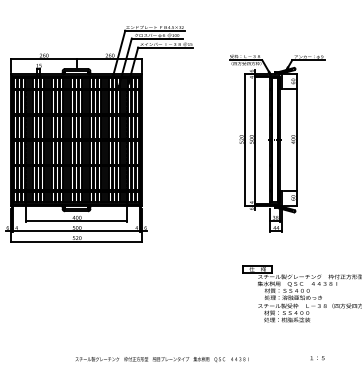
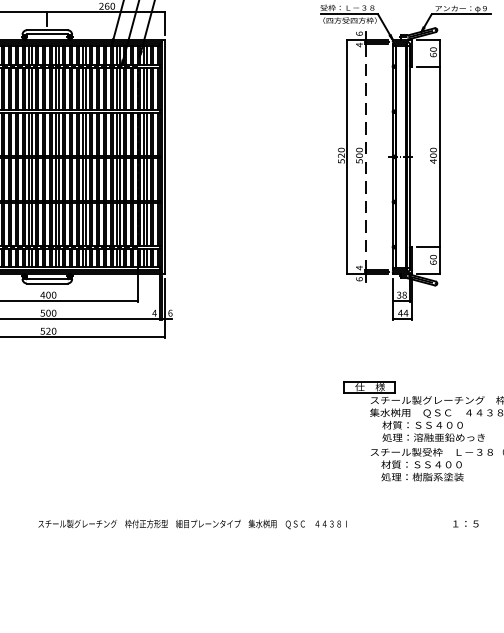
line: (255, 140) -> (366, 157), solid -> dashed
text: (317, 358) -> (465, 524), moved
text: (161, 359) -> (191, 524), moved

